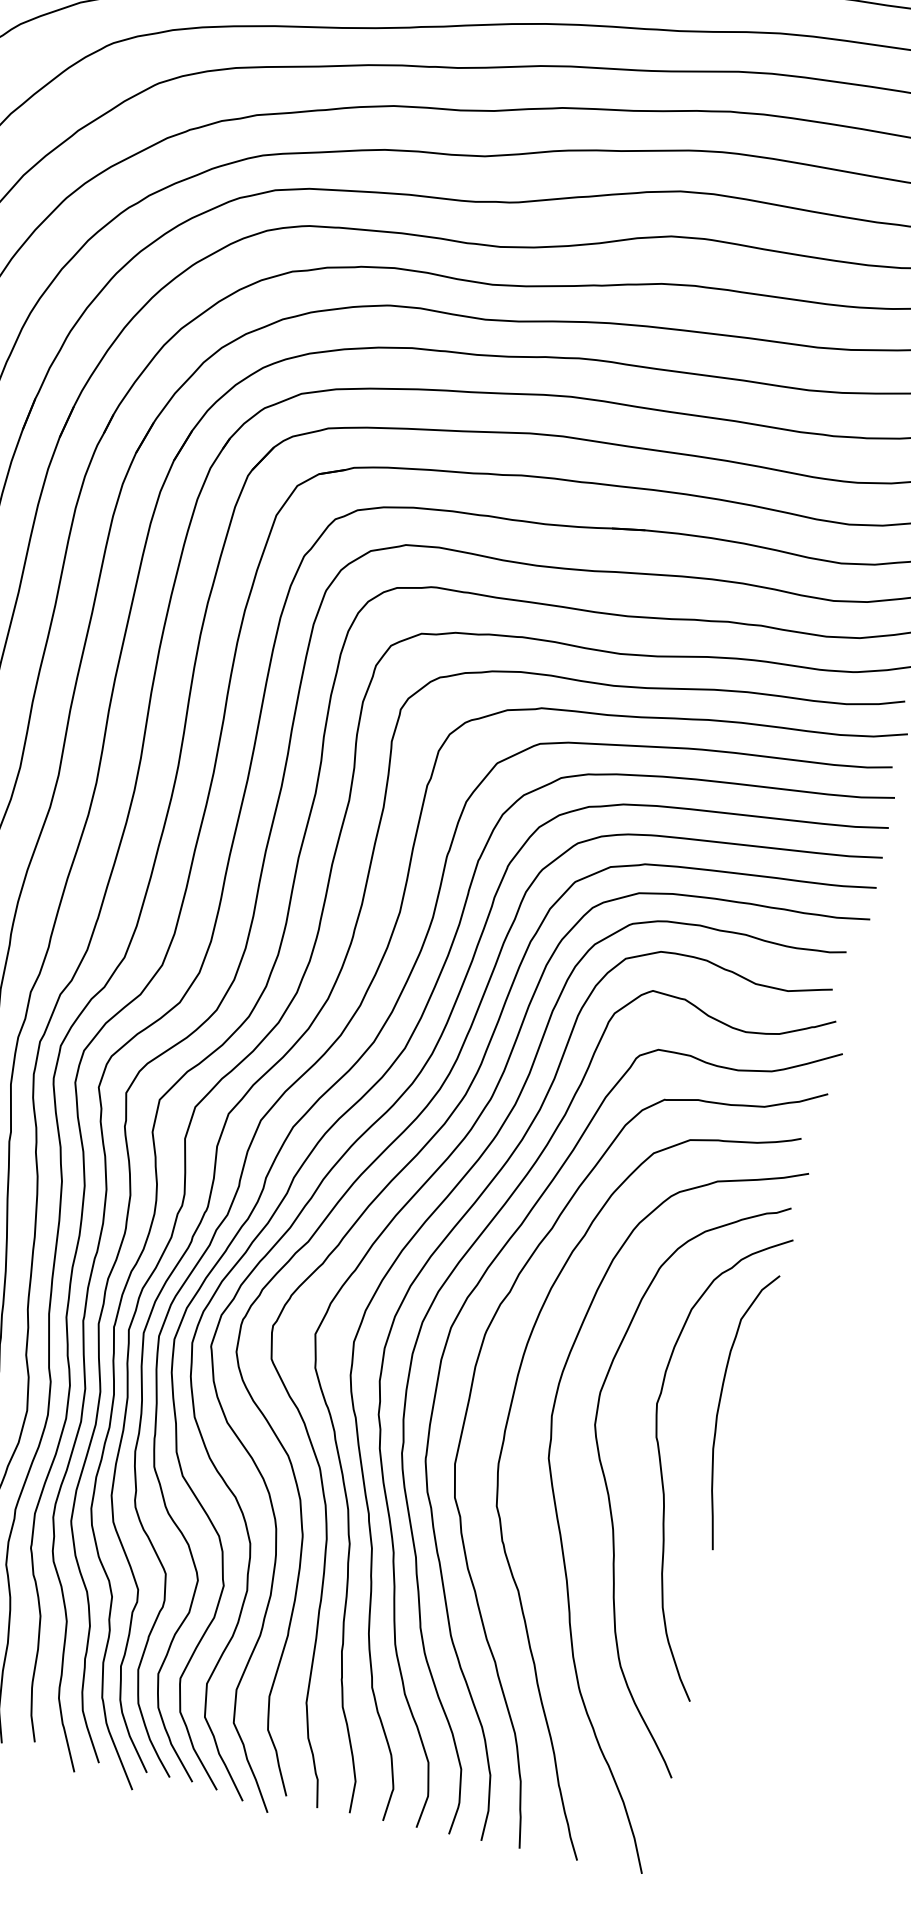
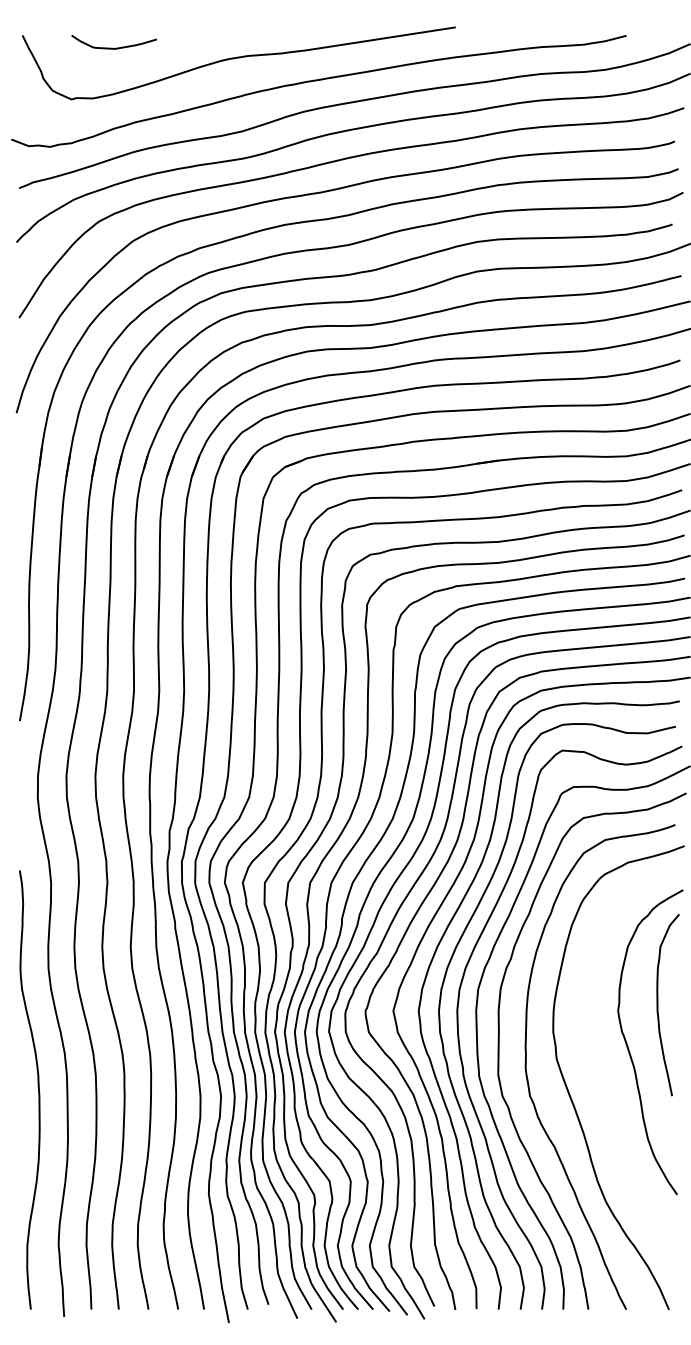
curve: (609, 1491) -> (599, 1072), removed

